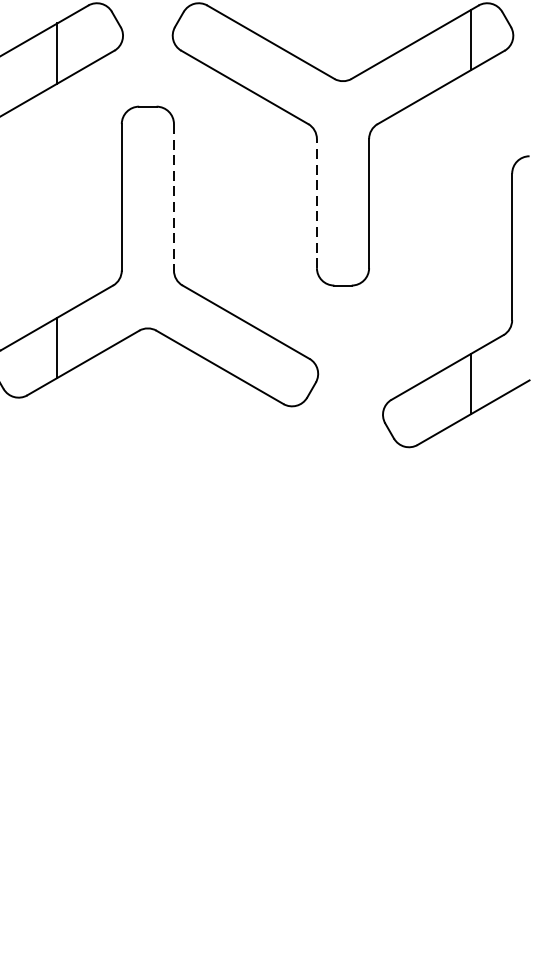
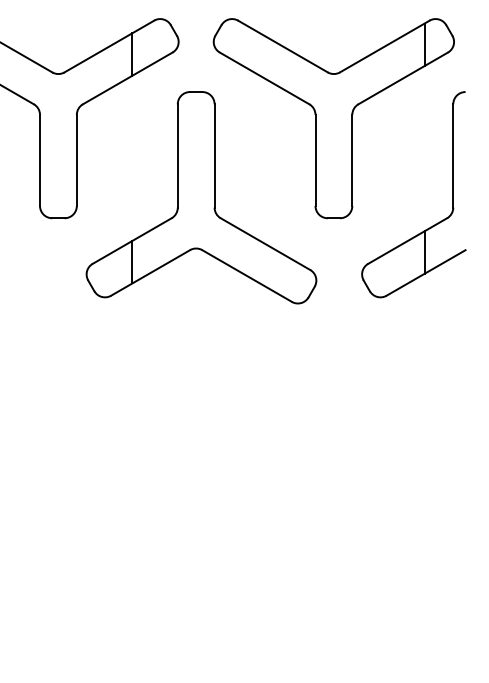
line: (173, 196) -> (214, 155), dashed -> solid
line: (316, 203) -> (315, 160), dashed -> solid
part: (479, 346) -> (430, 226), moved

